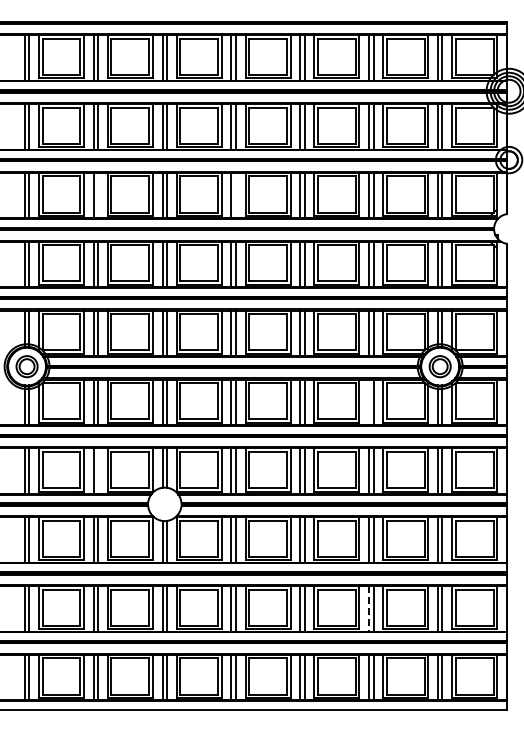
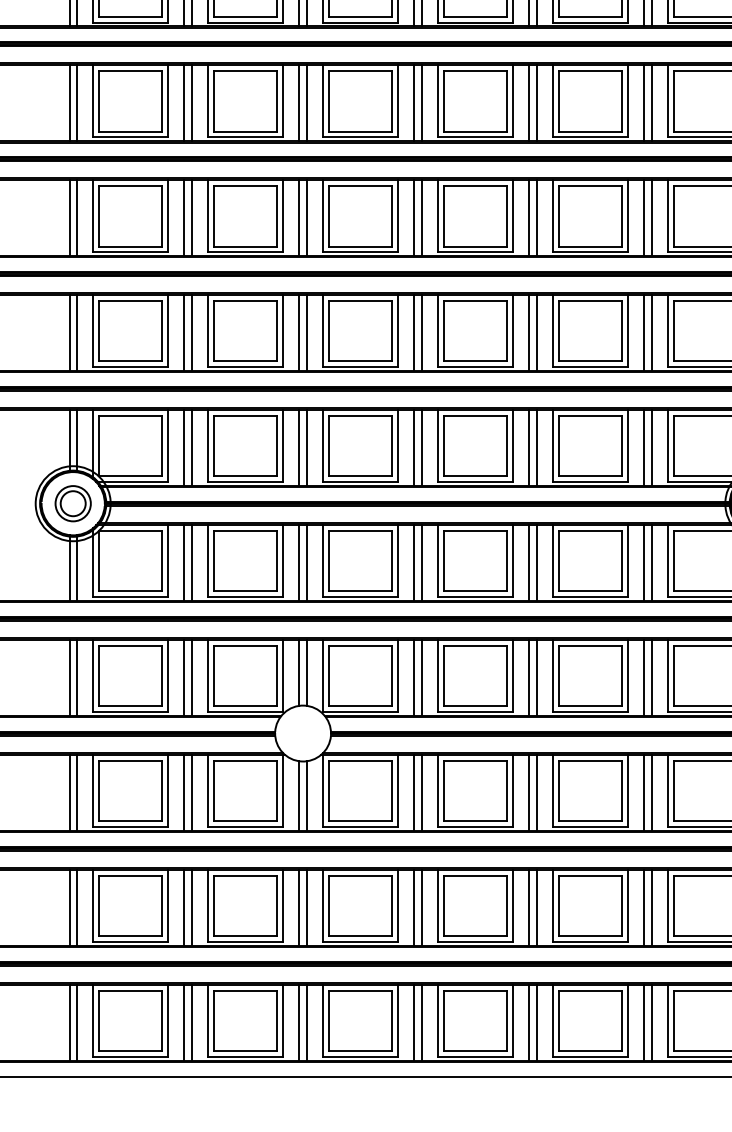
line: (98, 195) -> (192, 217), added
line: (235, 195) -> (421, 217), added
line: (369, 401) -> (644, 561), added
line: (98, 470) -> (192, 677), added
line: (369, 608) -> (644, 907), dashed -> solid

